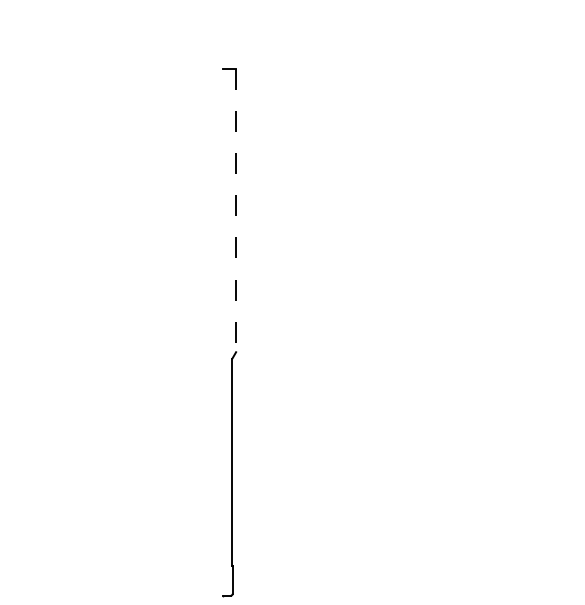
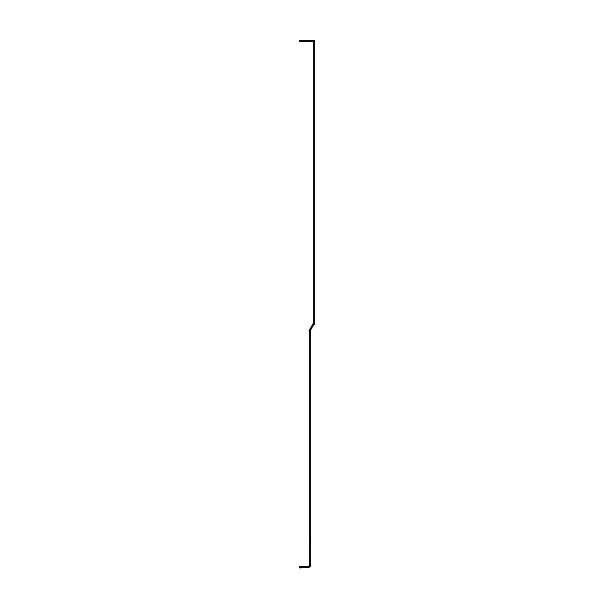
line: (236, 210) -> (313, 182), dashed -> solid

